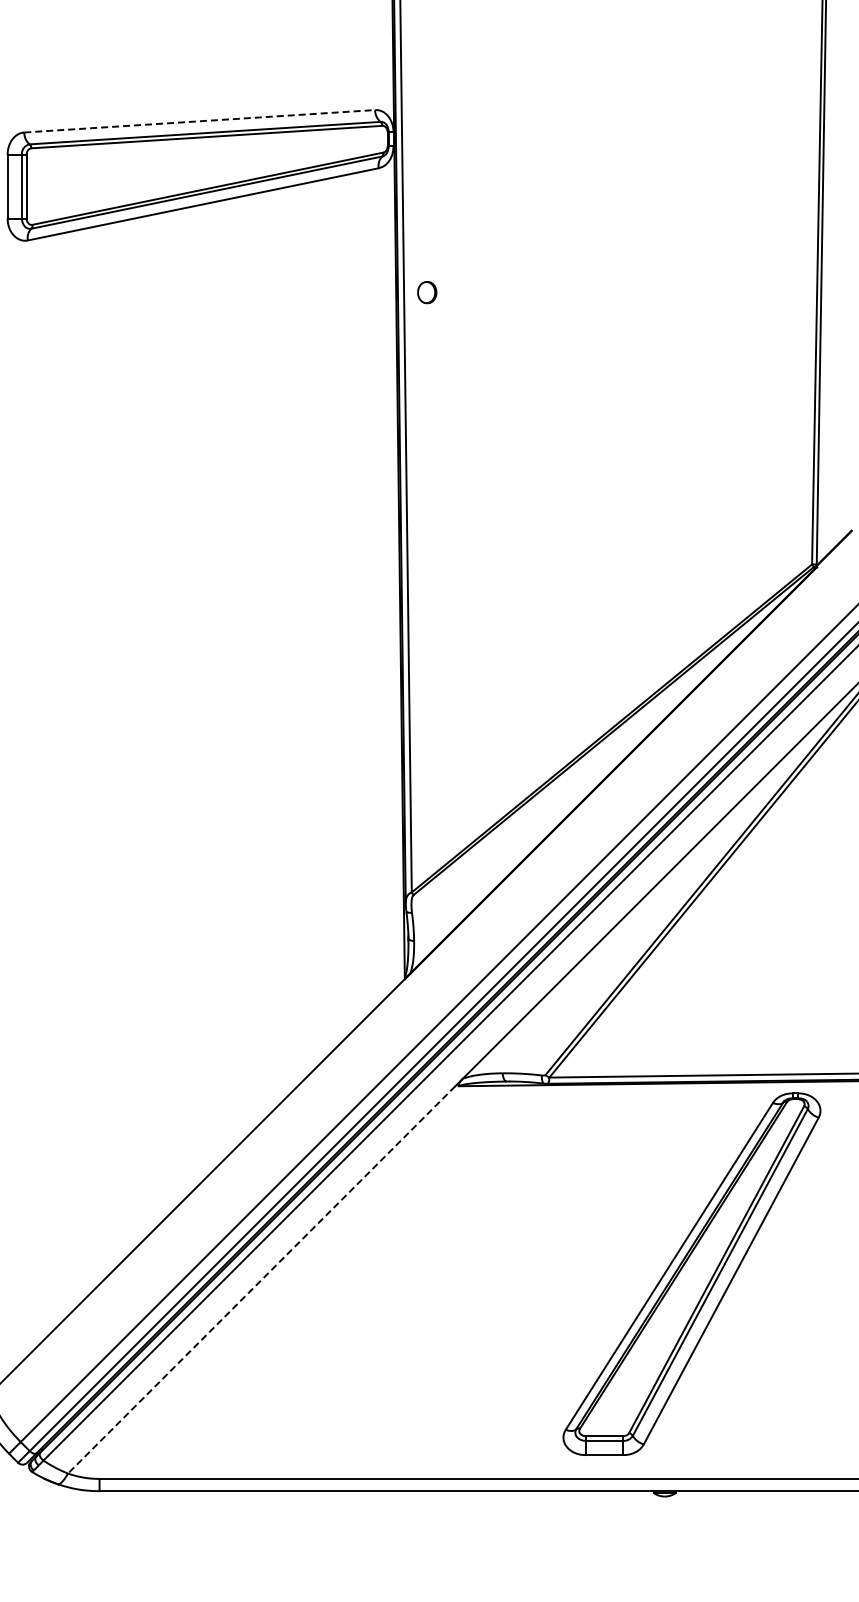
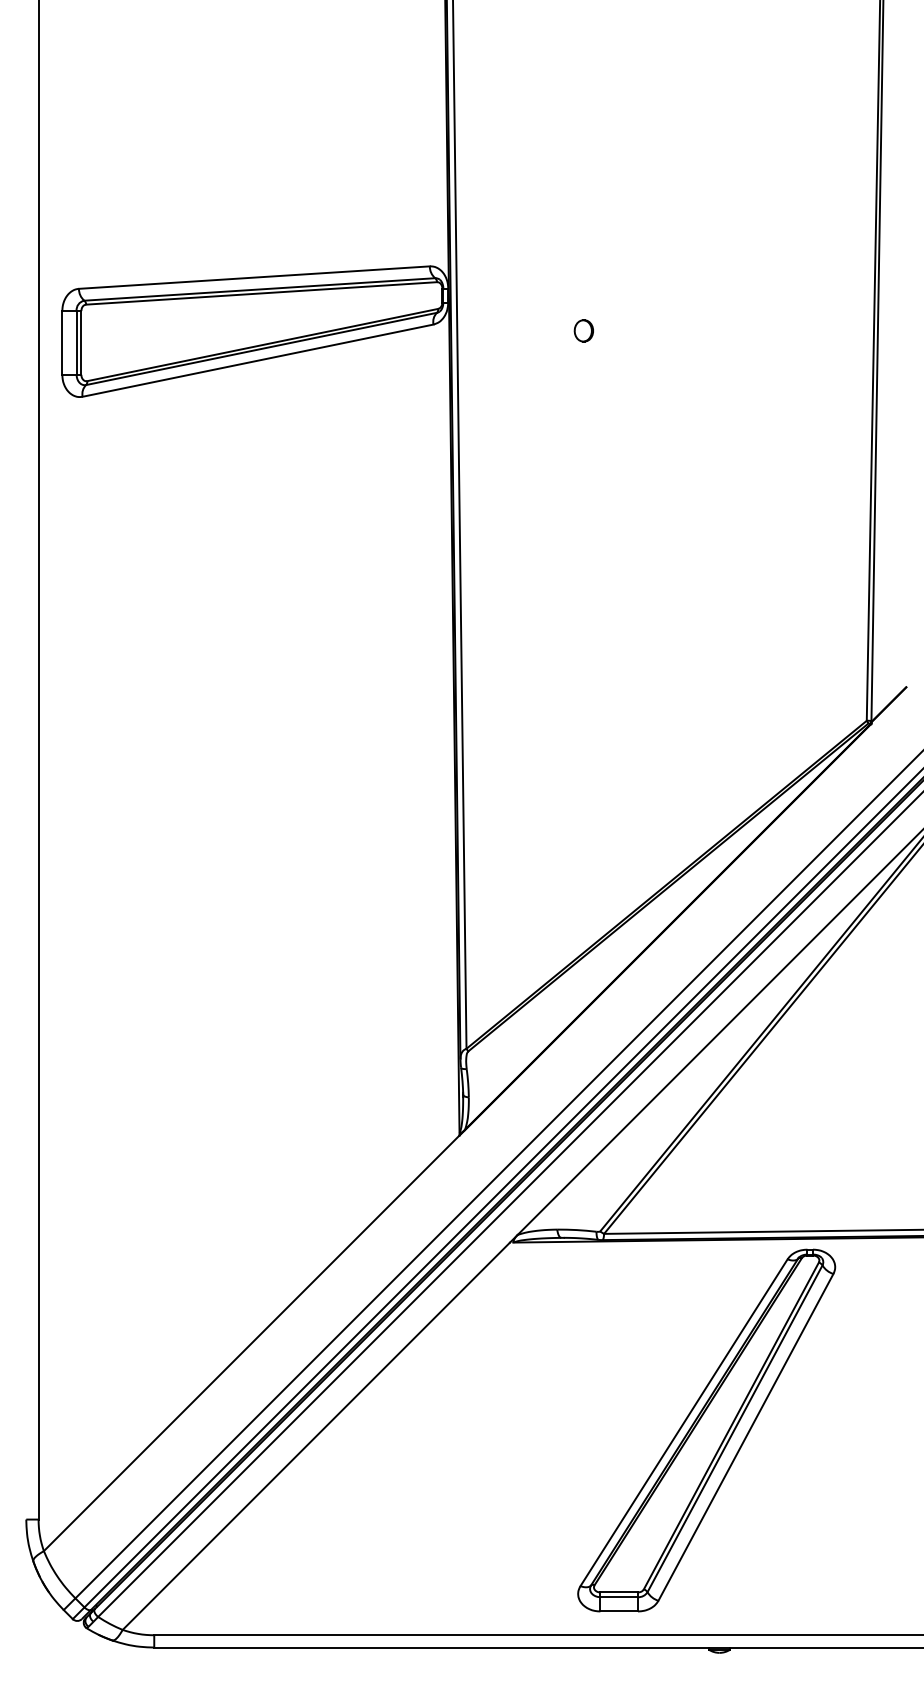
line: (199, 121) -> (254, 277), dashed -> solid
part: (426, 292) -> (583, 330), moved
part: (691, 1274) -> (706, 1430), moved
line: (261, 1280) -> (316, 1436), dashed -> solid

